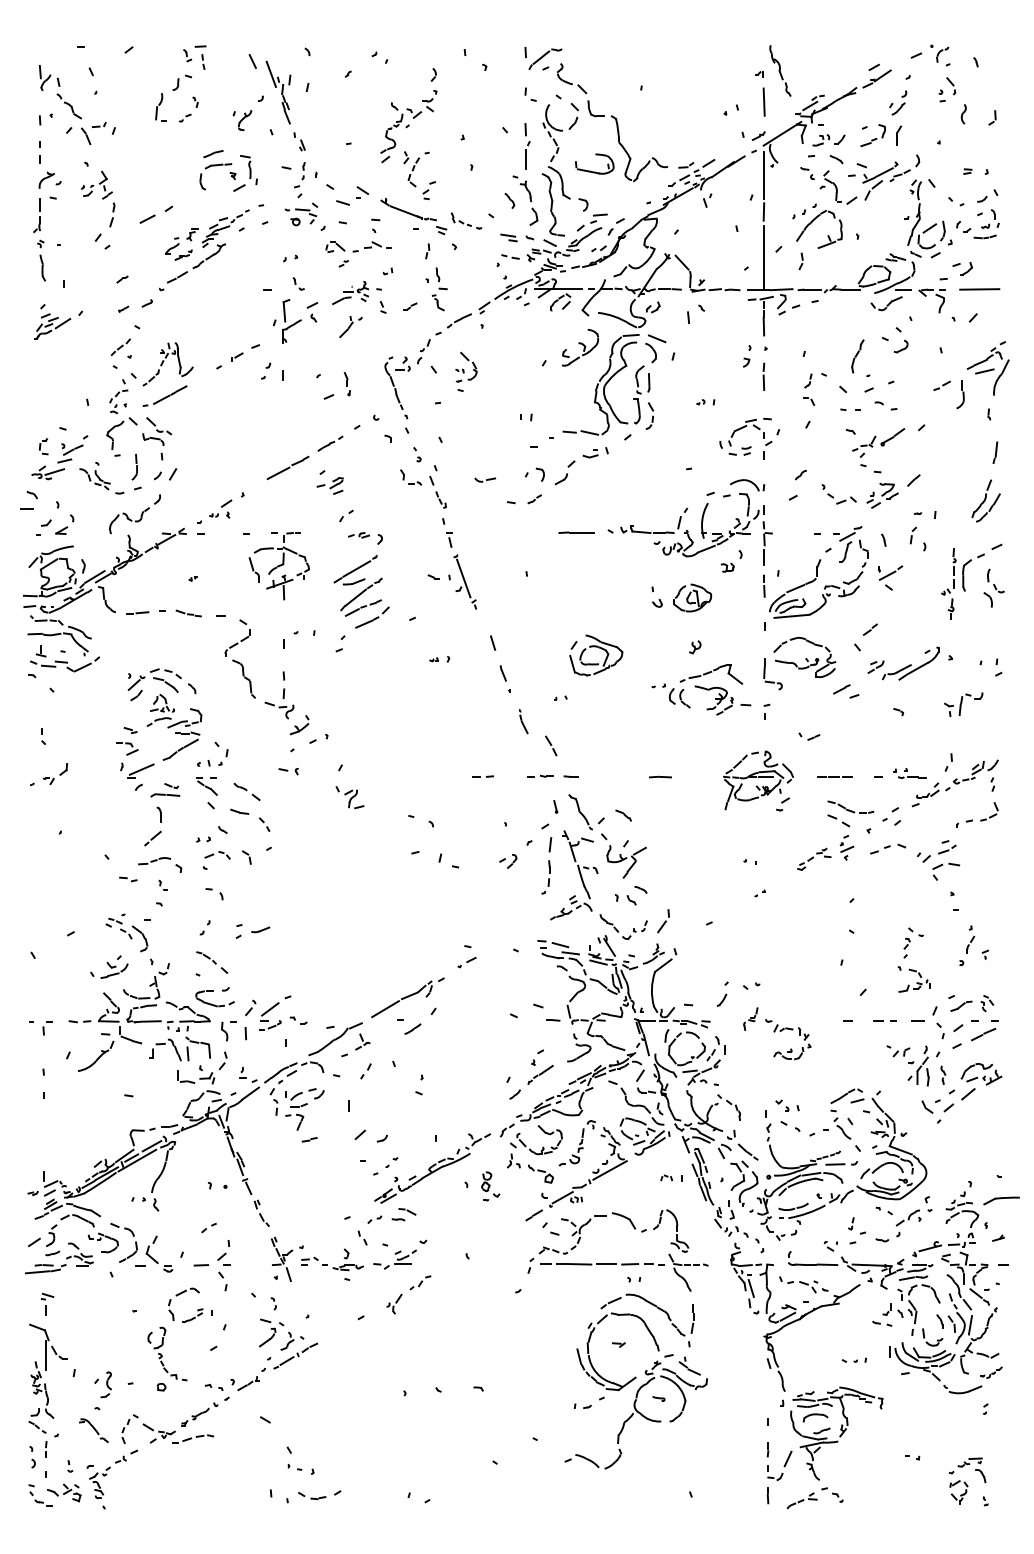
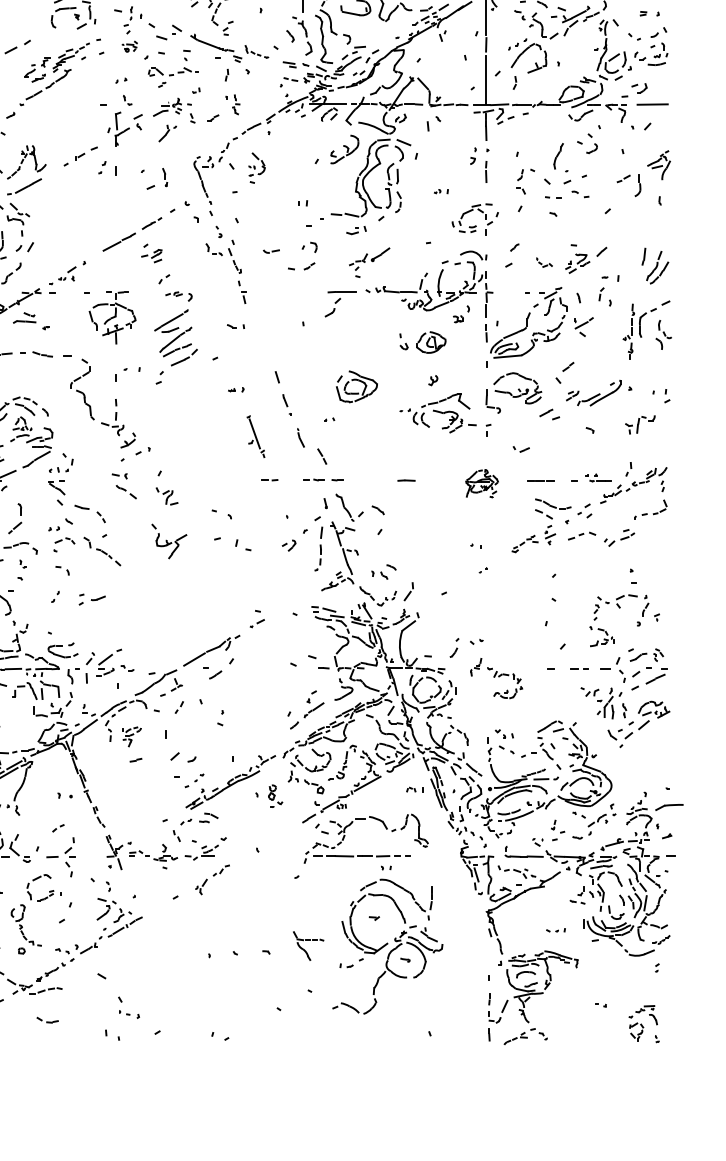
part: (301, 214) -> (129, 46), size x0.6
part: (439, 289) -> (236, 104), size x0.6
part: (987, 368) -> (658, 165), size x0.7
part: (878, 447) -> (369, 262), moved
line: (995, 452) -> (644, 256), moved
part: (564, 472) -> (332, 307), moved
part: (838, 494) -> (543, 262), size x0.6
part: (464, 581) -> (255, 436), moved
part: (758, 780) -> (482, 483), size x0.6
part: (165, 790) -> (24, 318), moved
part: (246, 792) -> (125, 492), moved
part: (623, 855) -> (169, 541), moved
part: (943, 865) -> (624, 596), moved
part: (212, 962) -> (108, 557), moved
part: (304, 1109) -> (132, 736), size x0.6
part: (688, 1265) -> (308, 940), moved
part: (312, 1495) -> (47, 1019), moved

